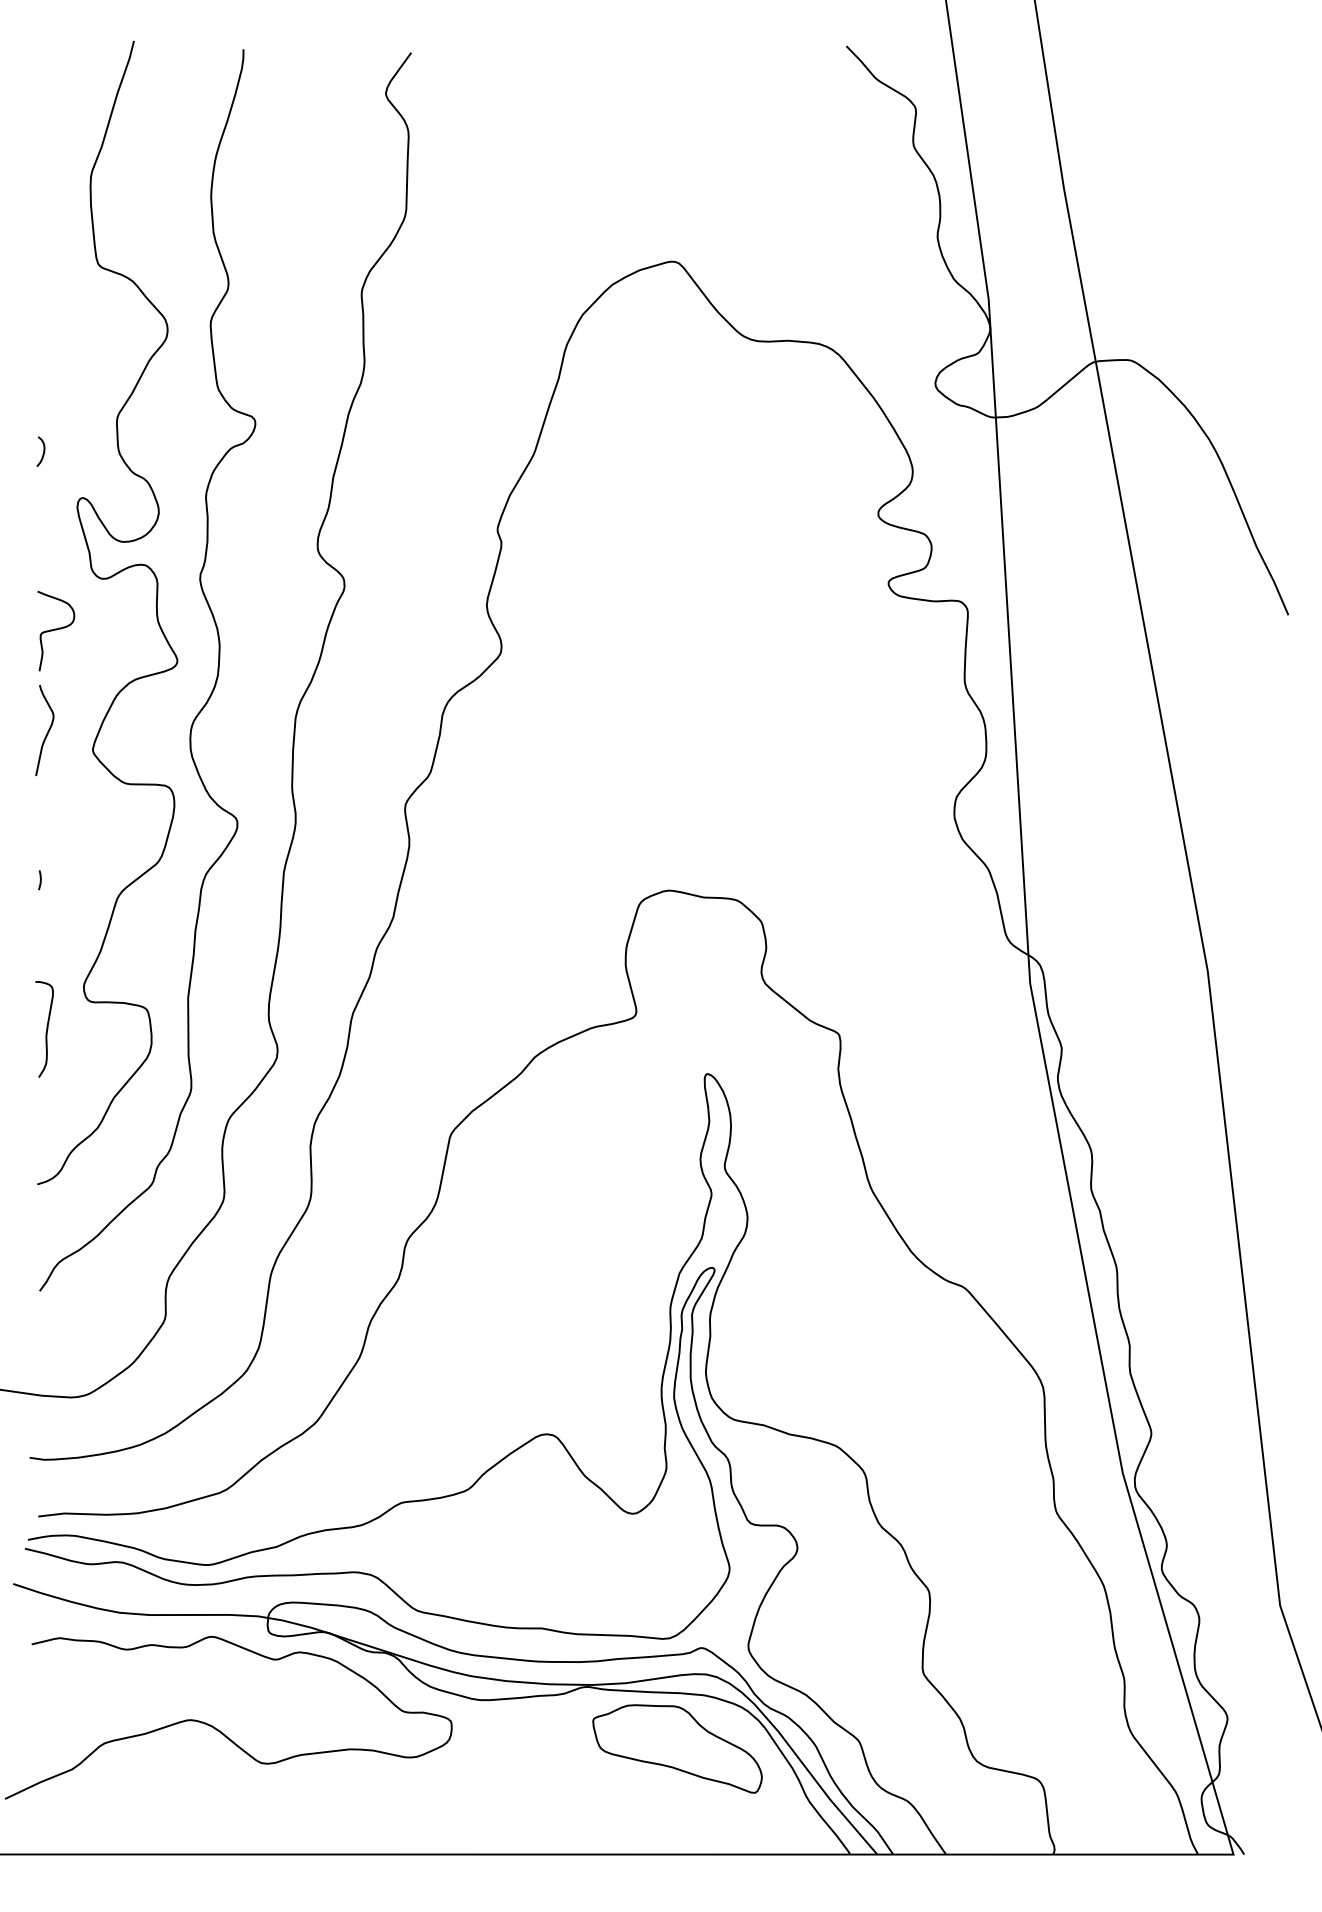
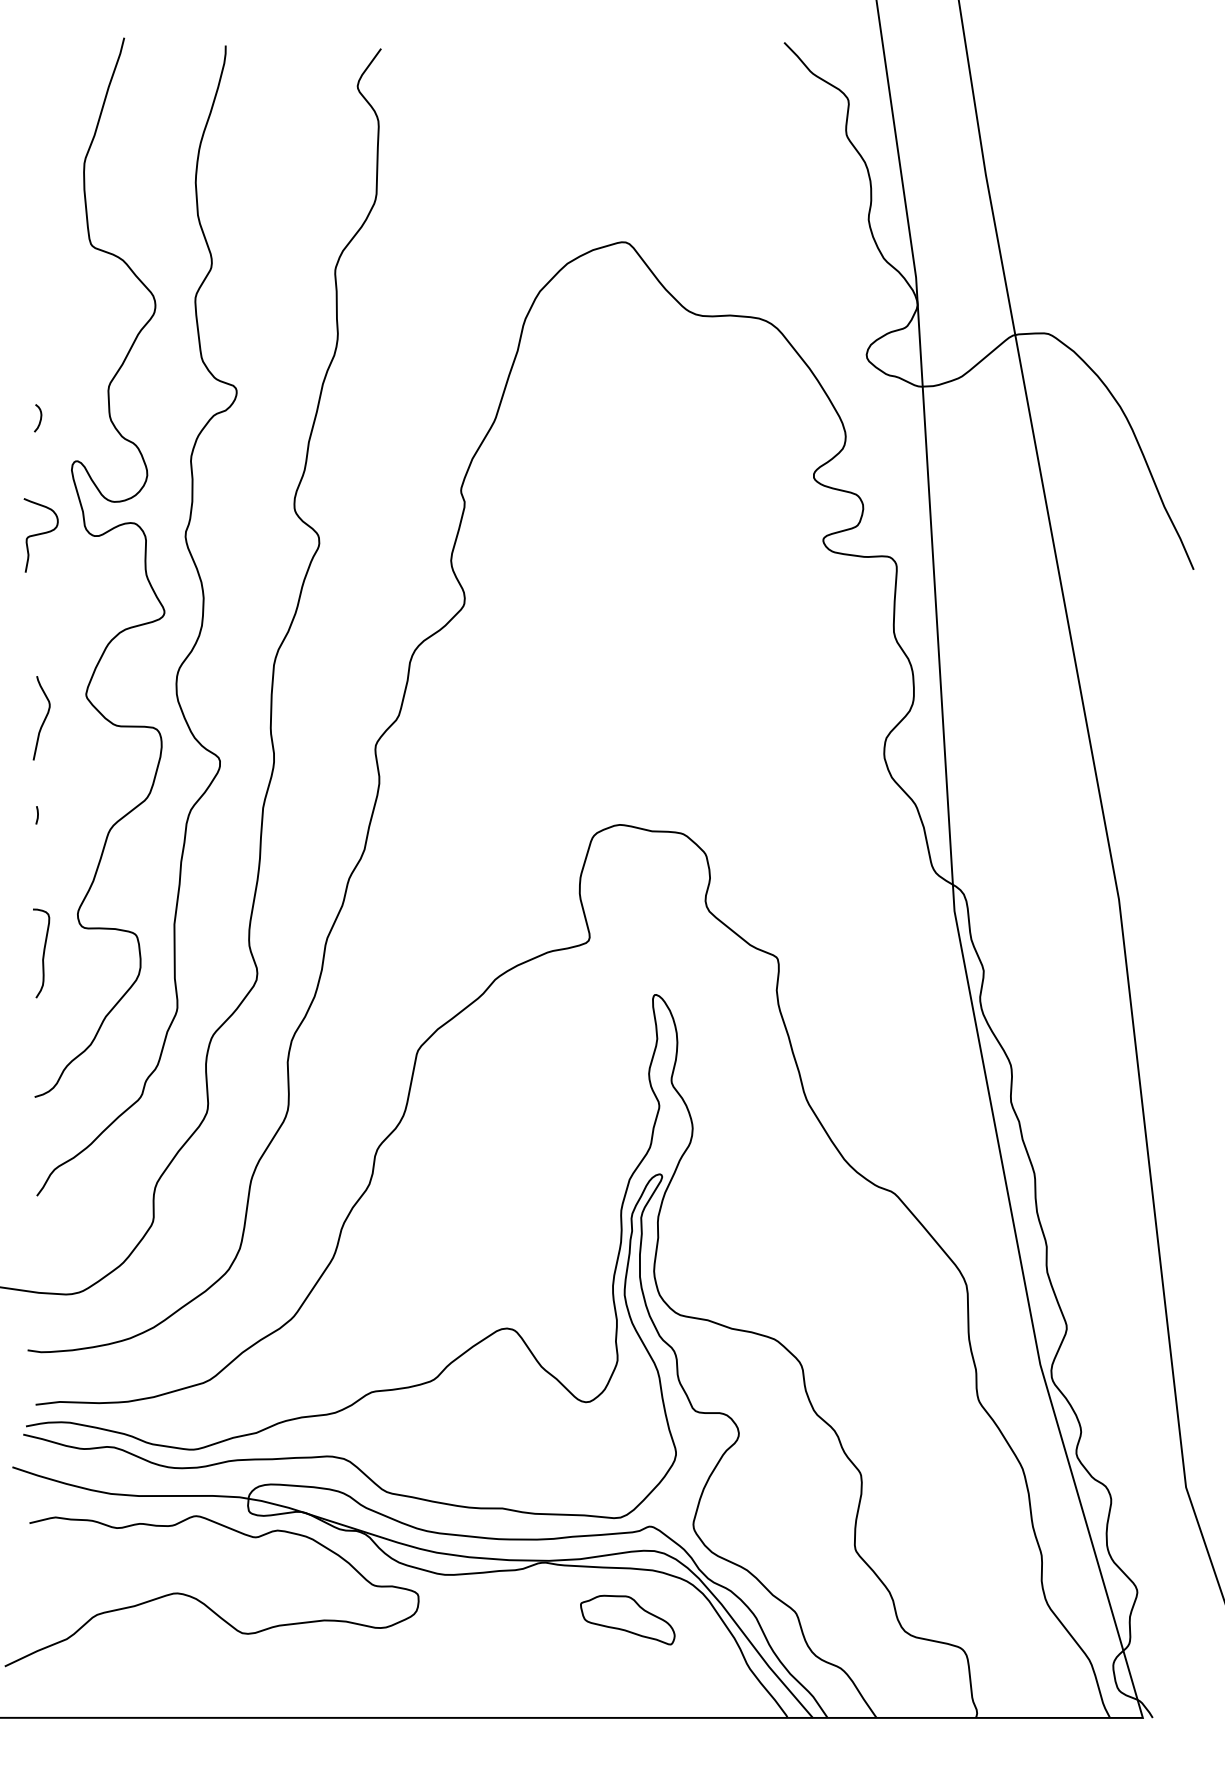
curve: (56, 630) -> (41, 534), moved
curve: (47, 731) -> (44, 719), moved
part: (677, 1748) -> (627, 1619), size x0.6

